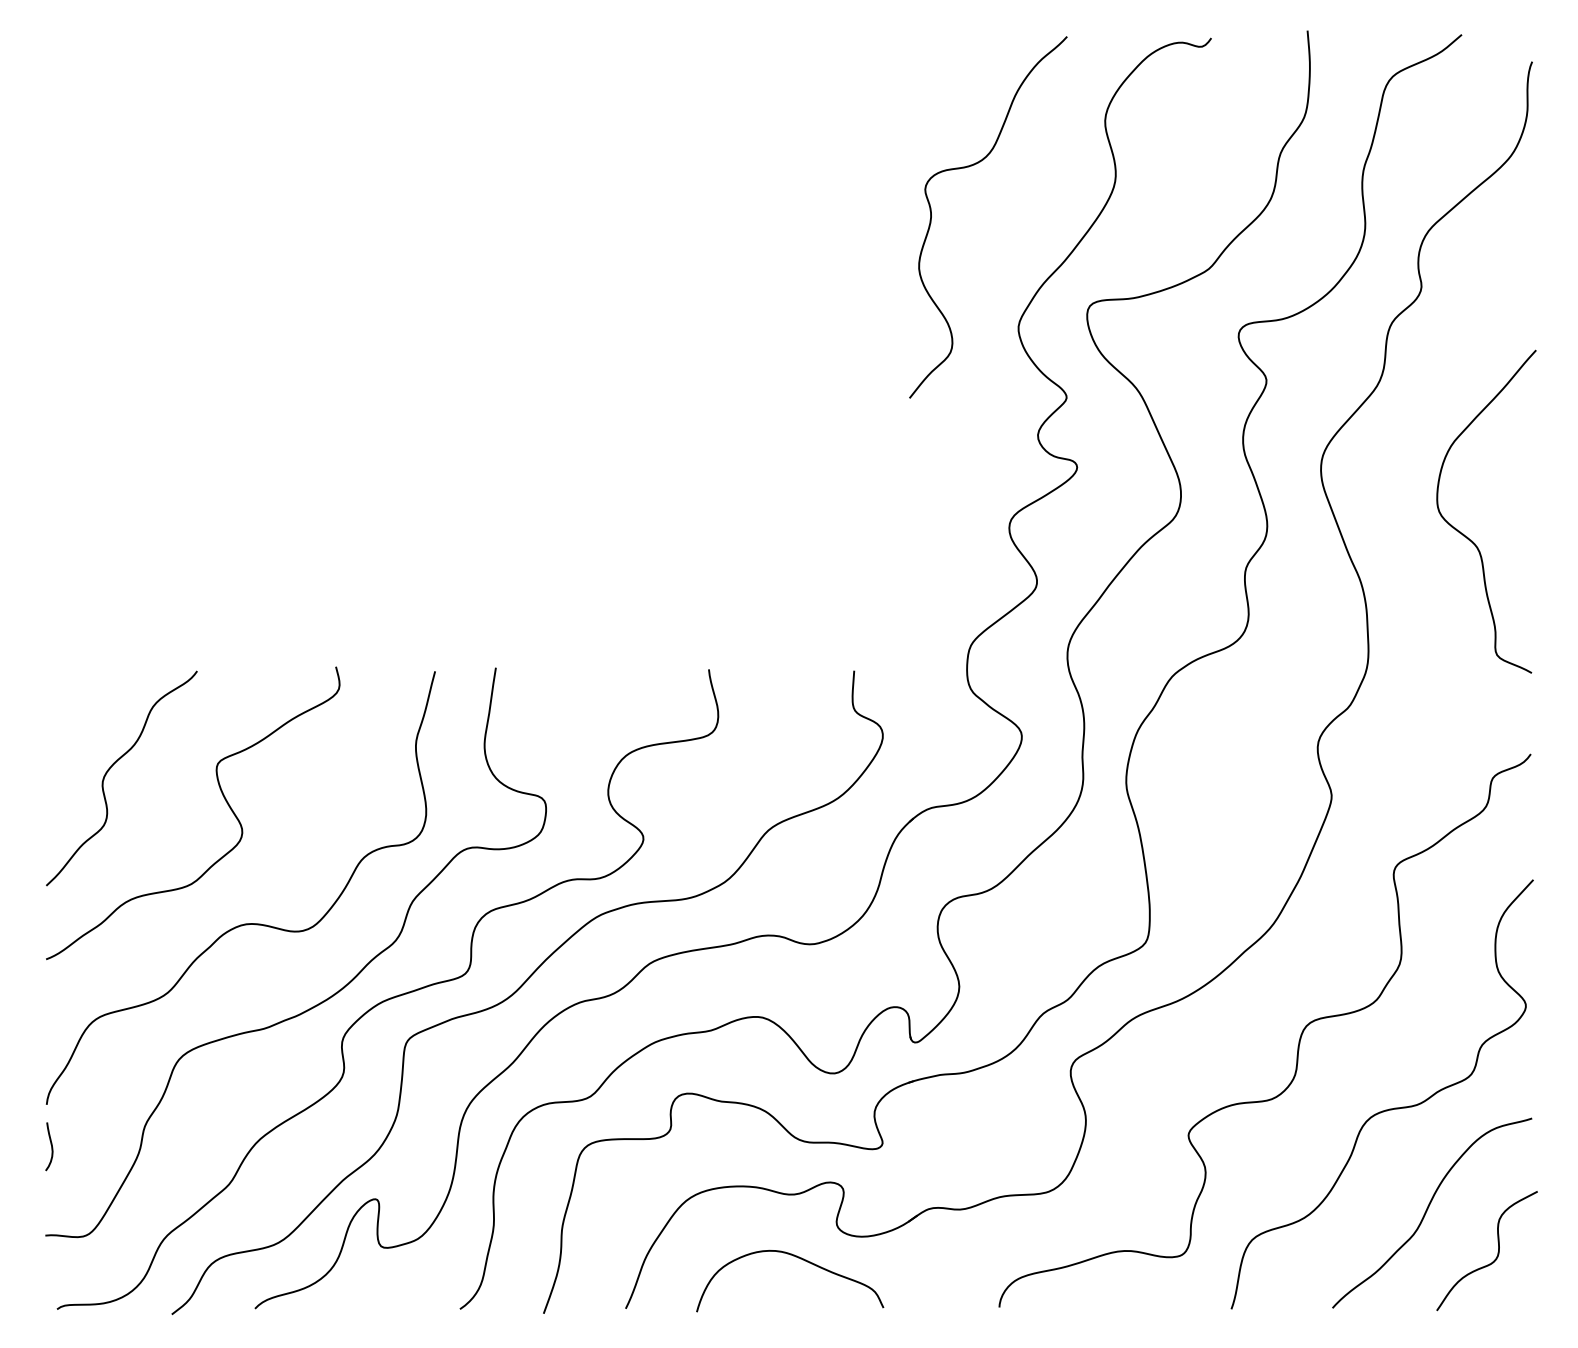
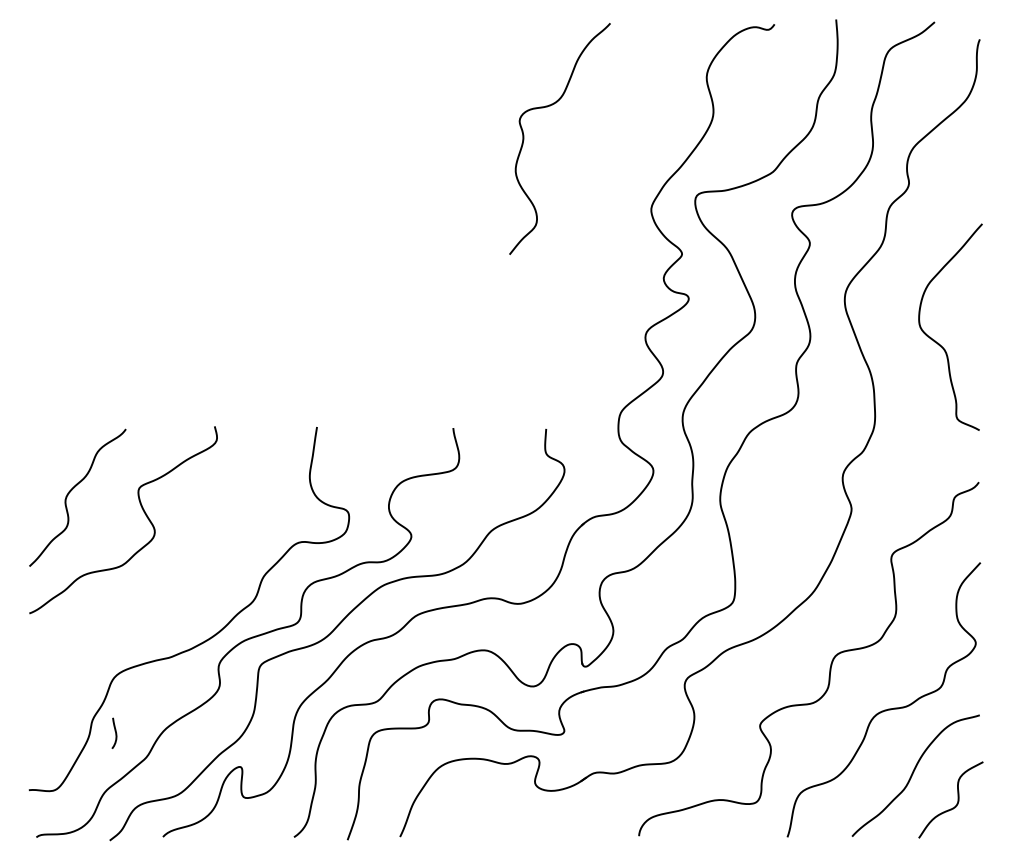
curve: (973, 166) -> (550, 106), moved
curve: (241, 923) -> (154, 590), removed
curve: (49, 1143) -> (114, 731), moved
curve: (795, 1257) -> (508, 804), removed

